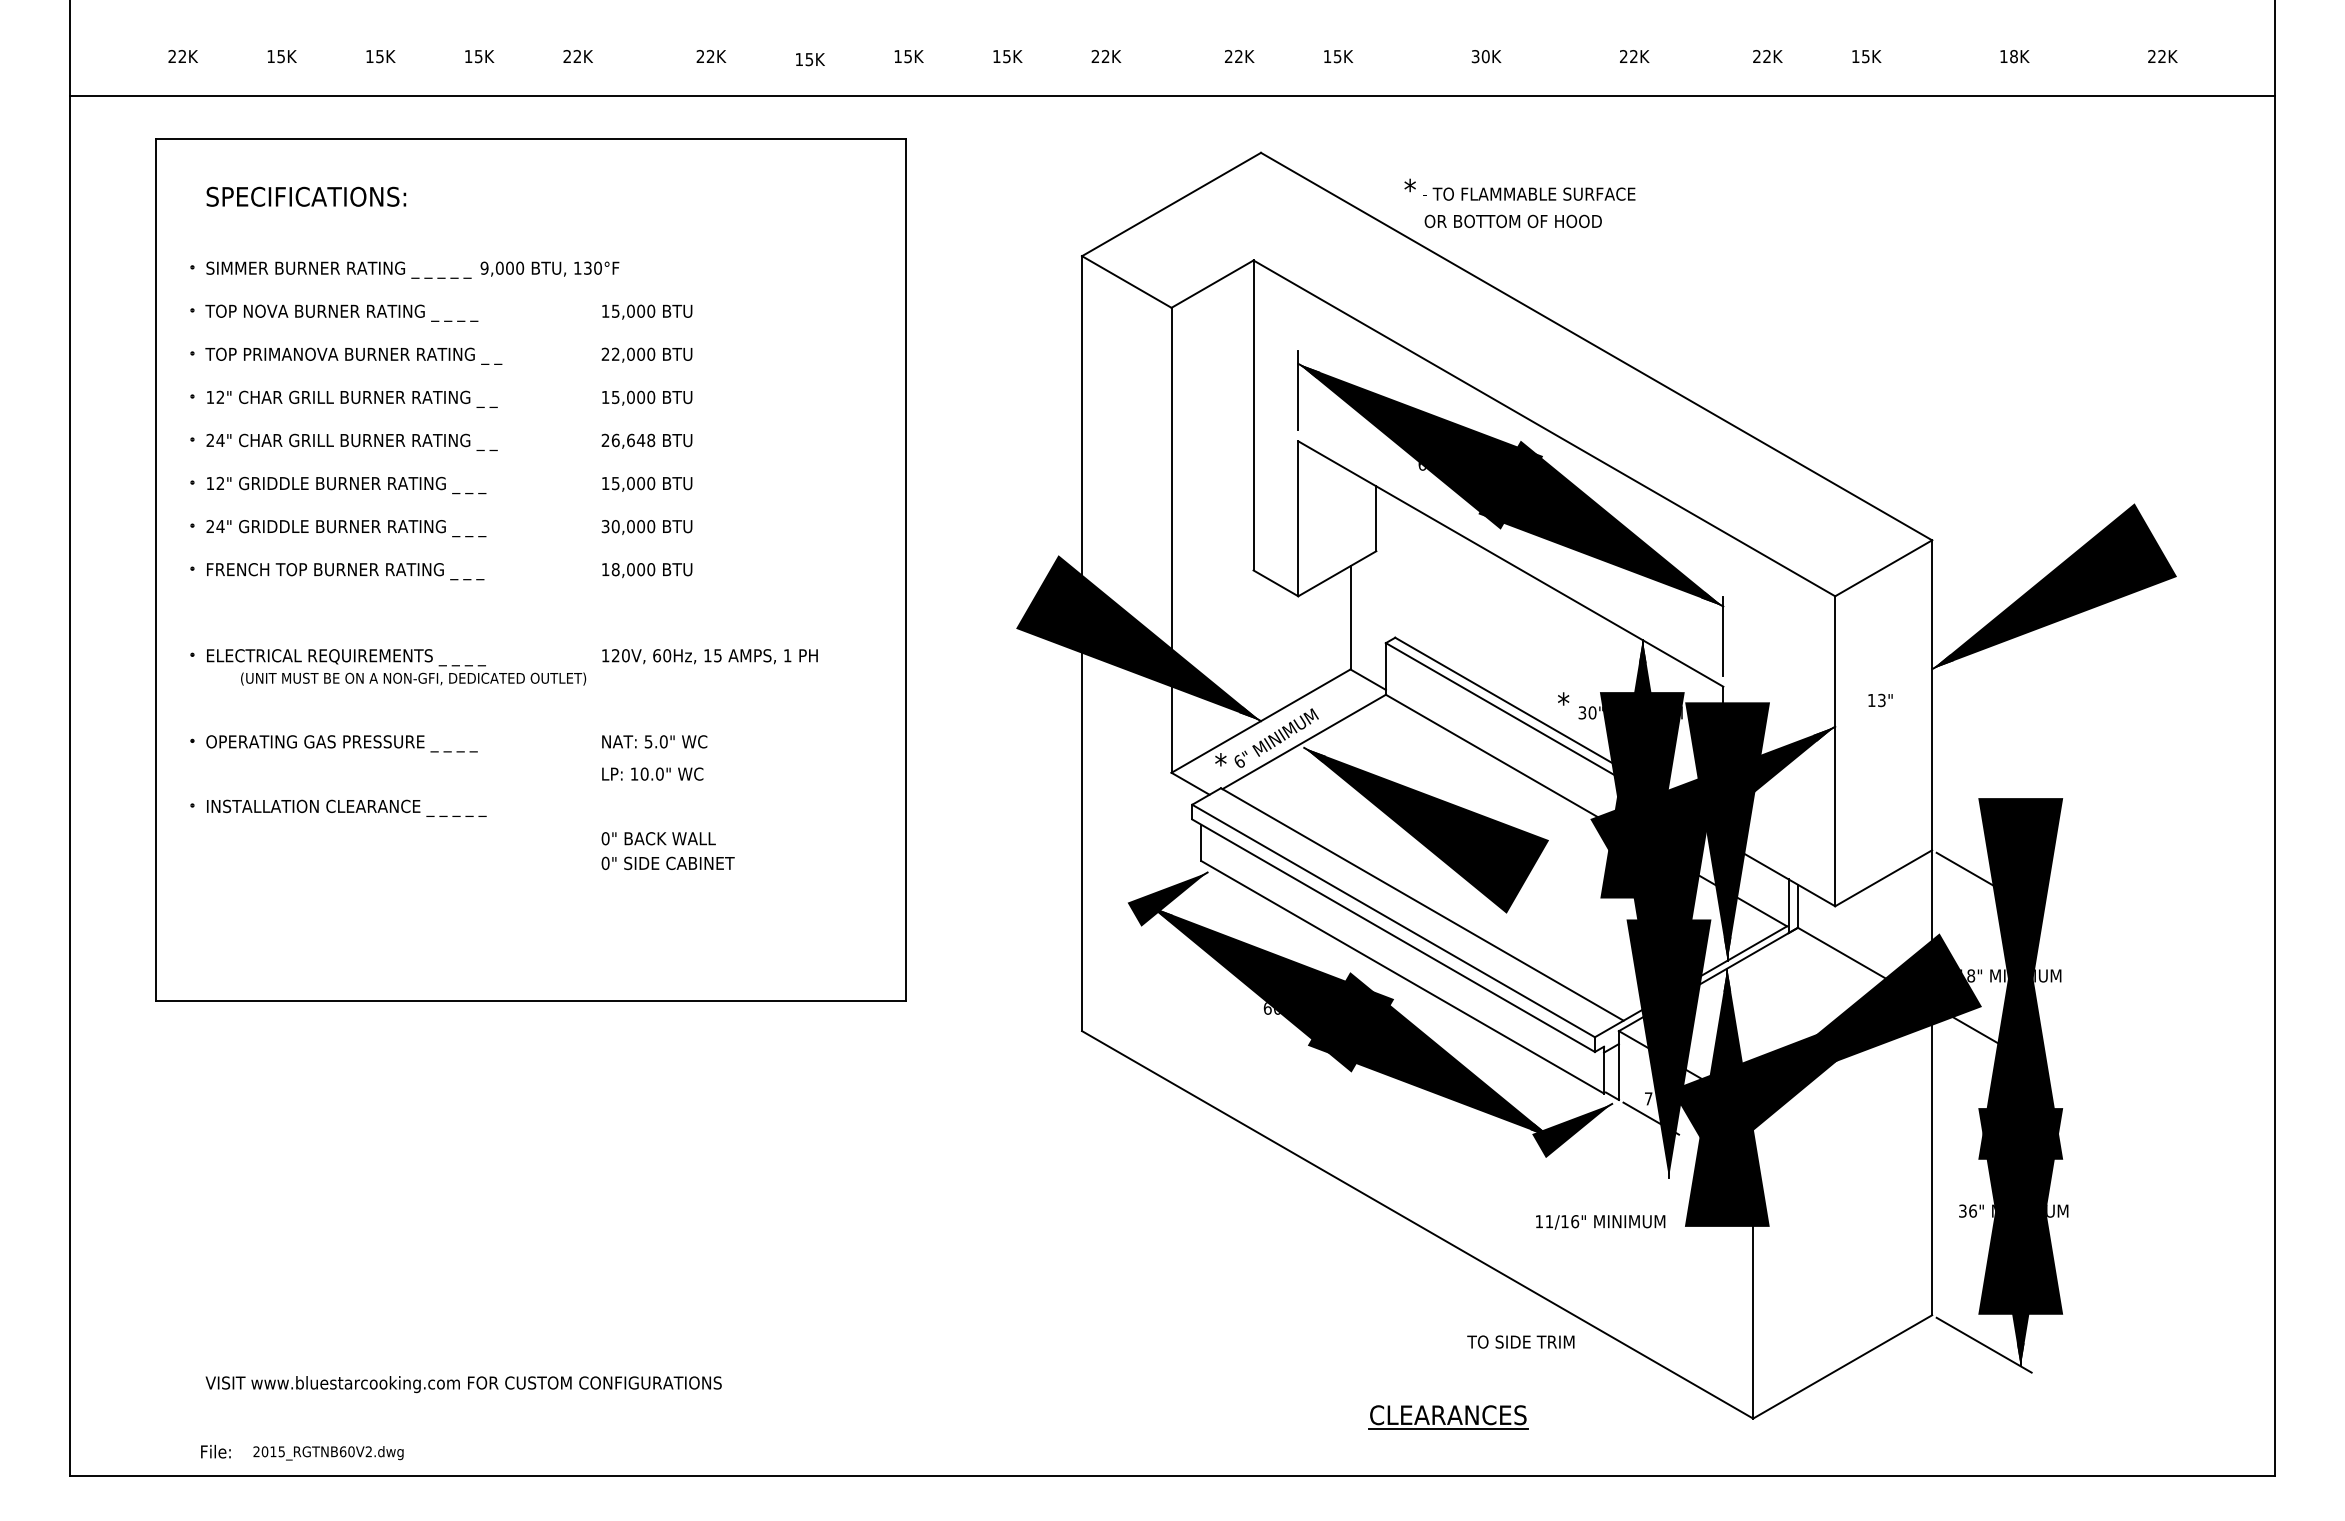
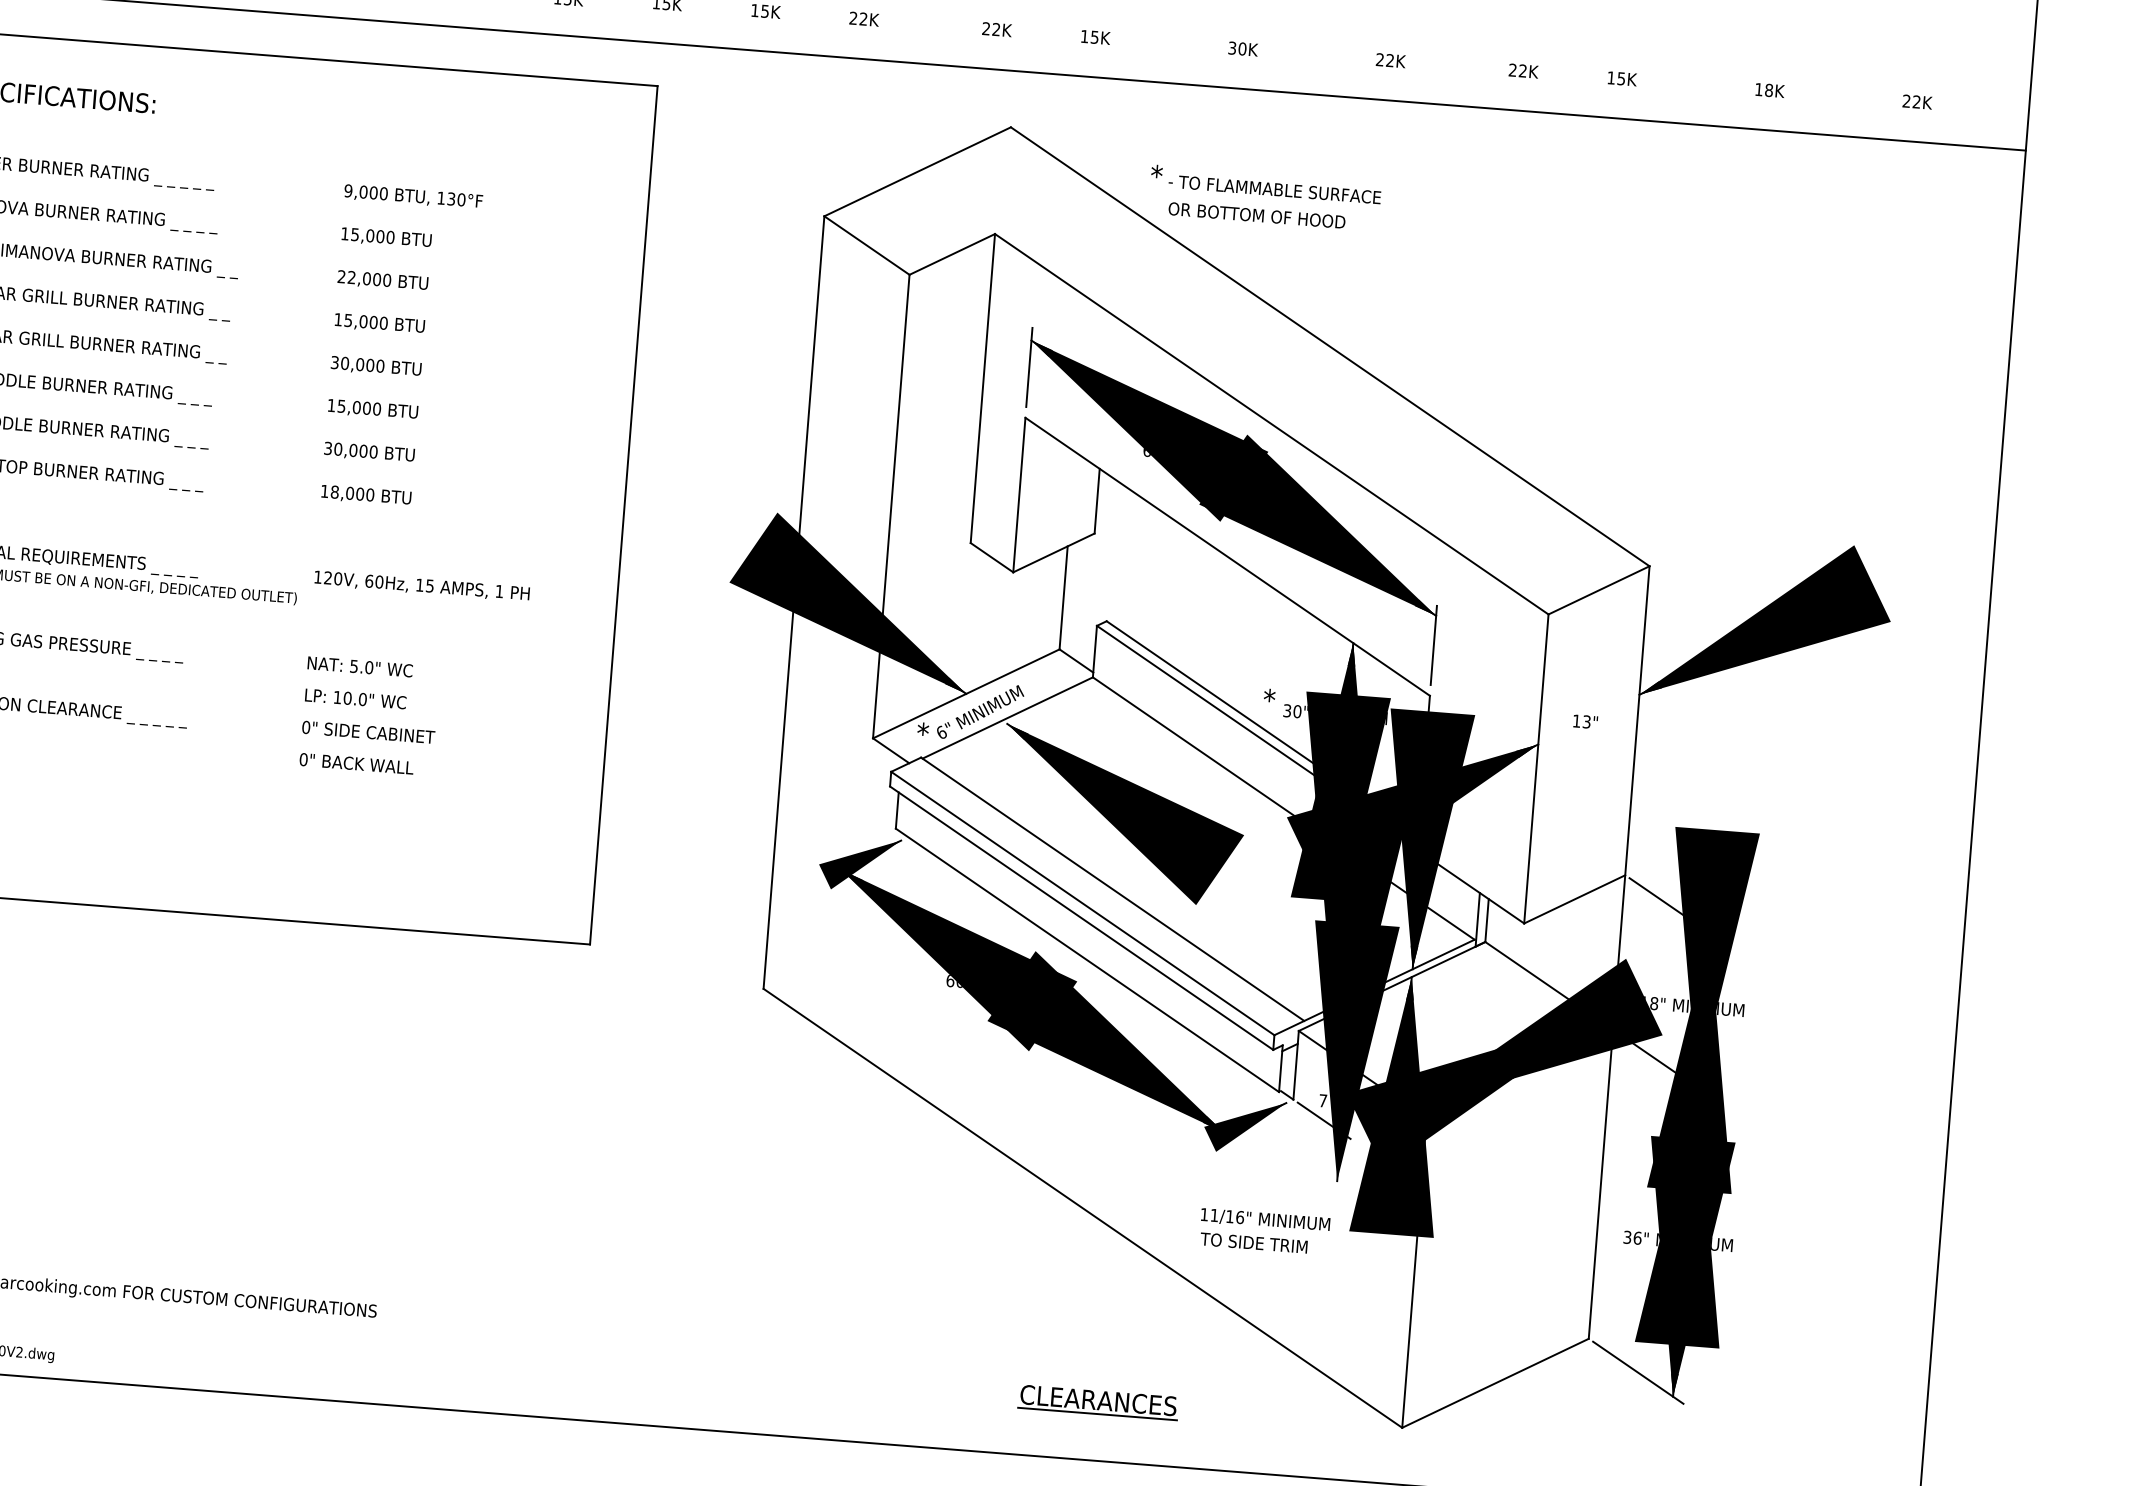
text: (549, 268) -> (413, 196), moved
text: (628, 440) -> (357, 364), 26,648 -> 30,000
text: (667, 862) -> (368, 731), moved
text: (1520, 1341) -> (1253, 1242), moved

